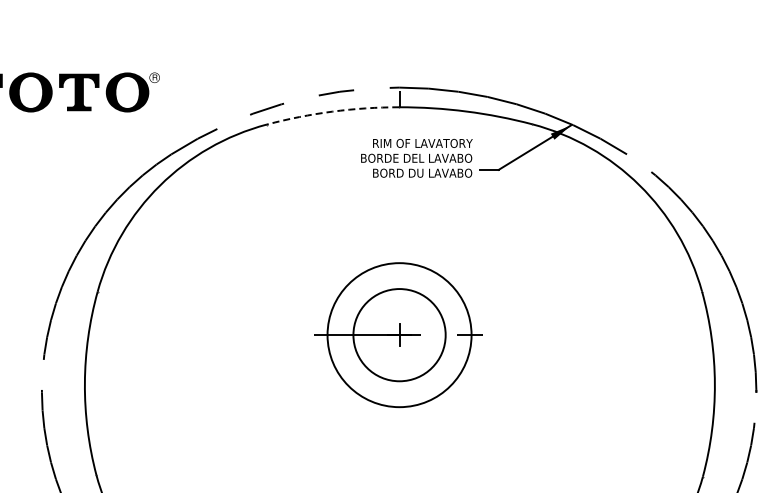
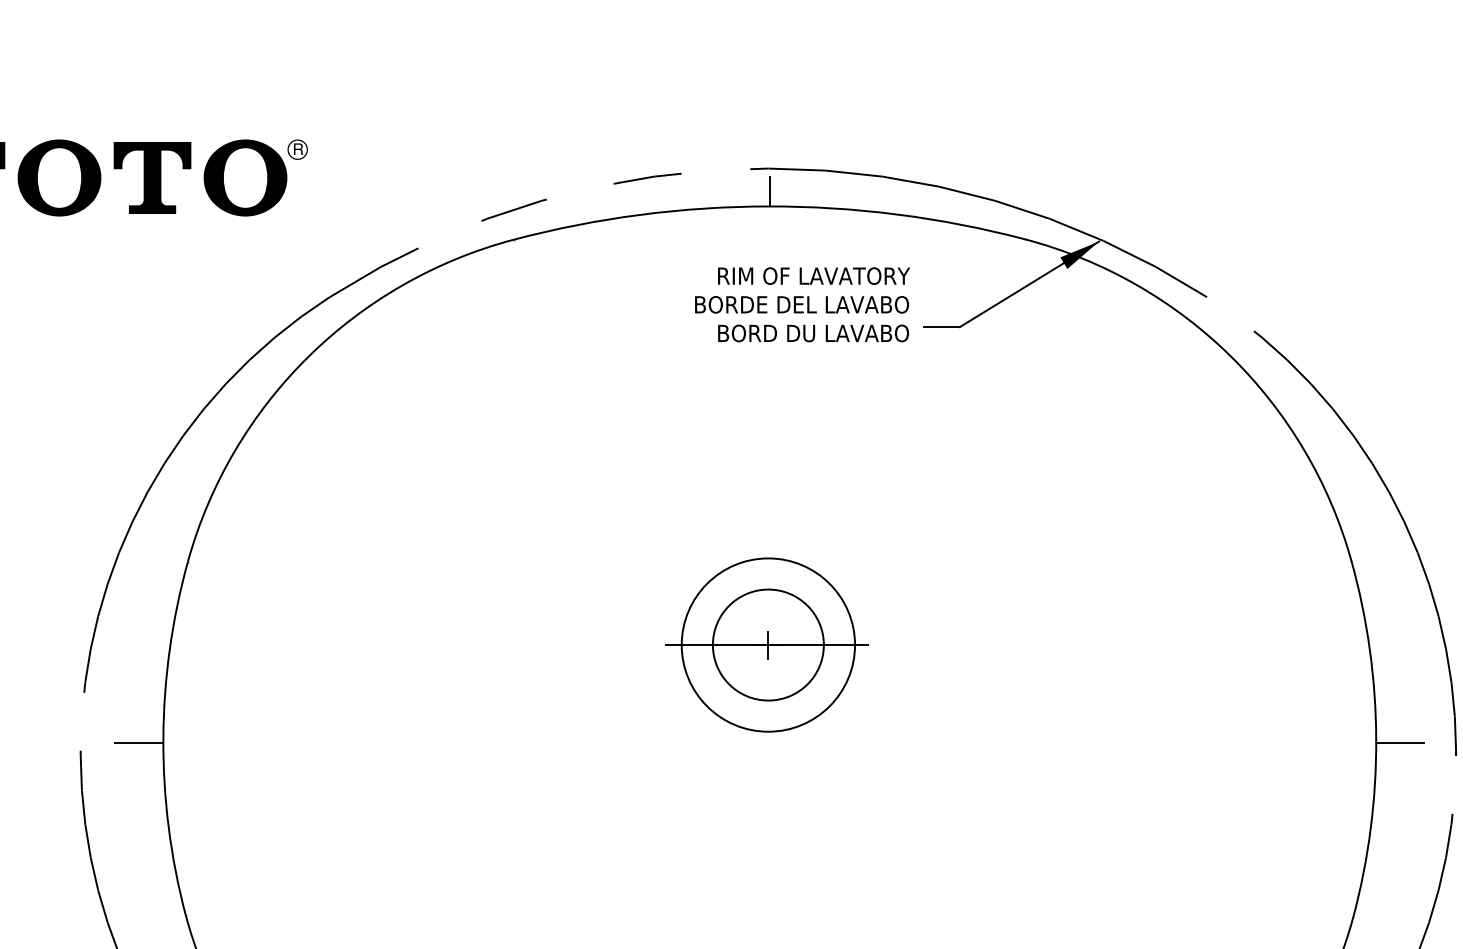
arc: (332, 111) -> (640, 214), dashed -> solid
part: (398, 334) -> (767, 643), size x0.62
line: (71, 385) -> (137, 742), added
line: (726, 385) -> (1398, 742), added

